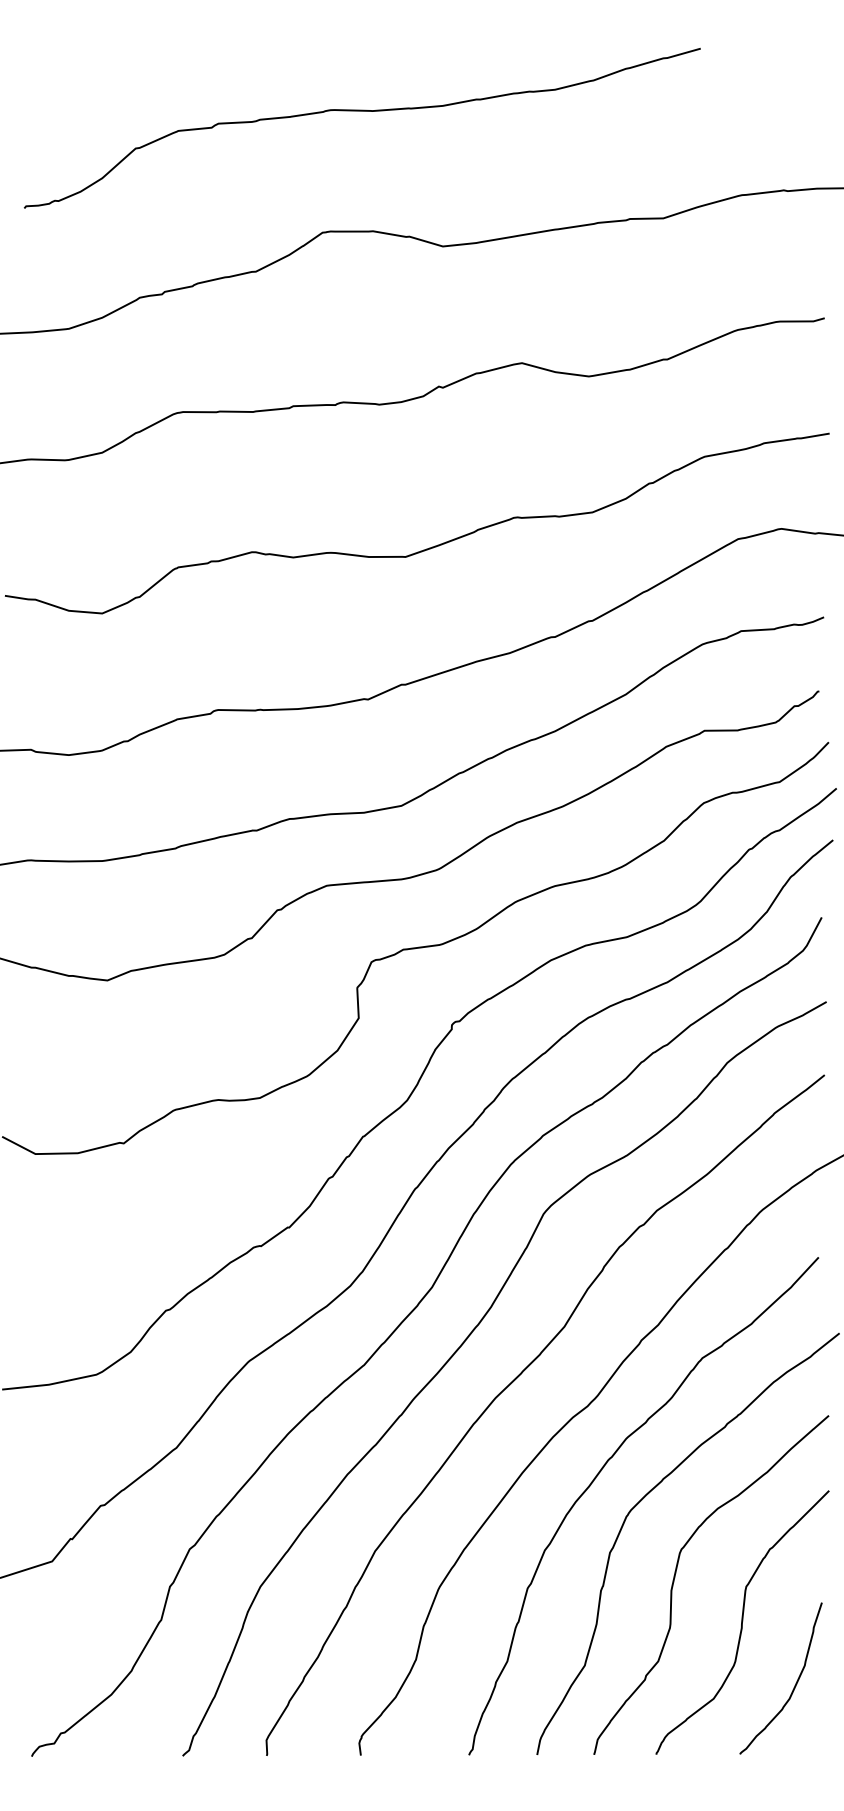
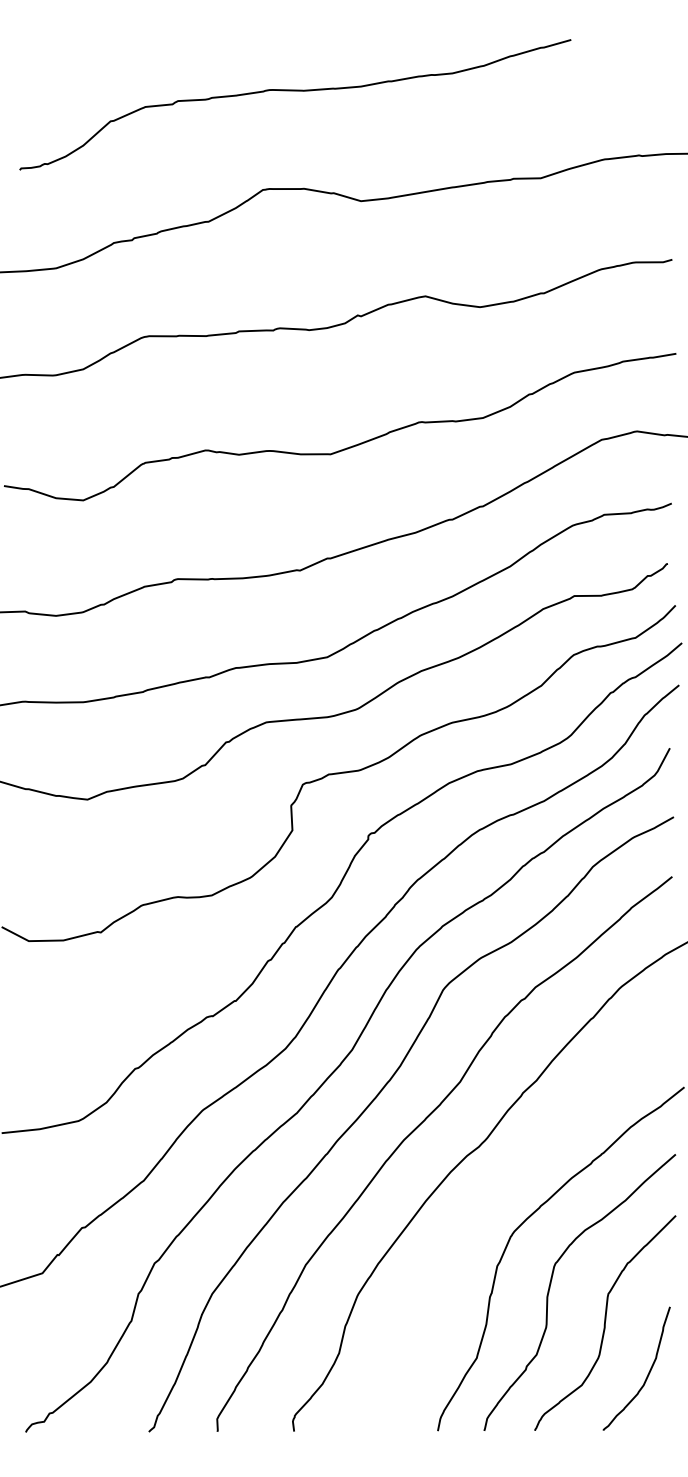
curve: (598, 1475) -> (487, 1203), removed

